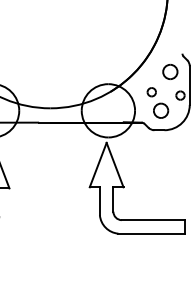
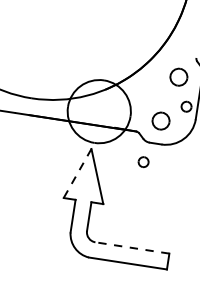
part: (151, 92) -> (143, 162), moved
line: (98, 165) -> (77, 174), solid -> dashed
line: (153, 220) -> (132, 248), solid -> dashed

